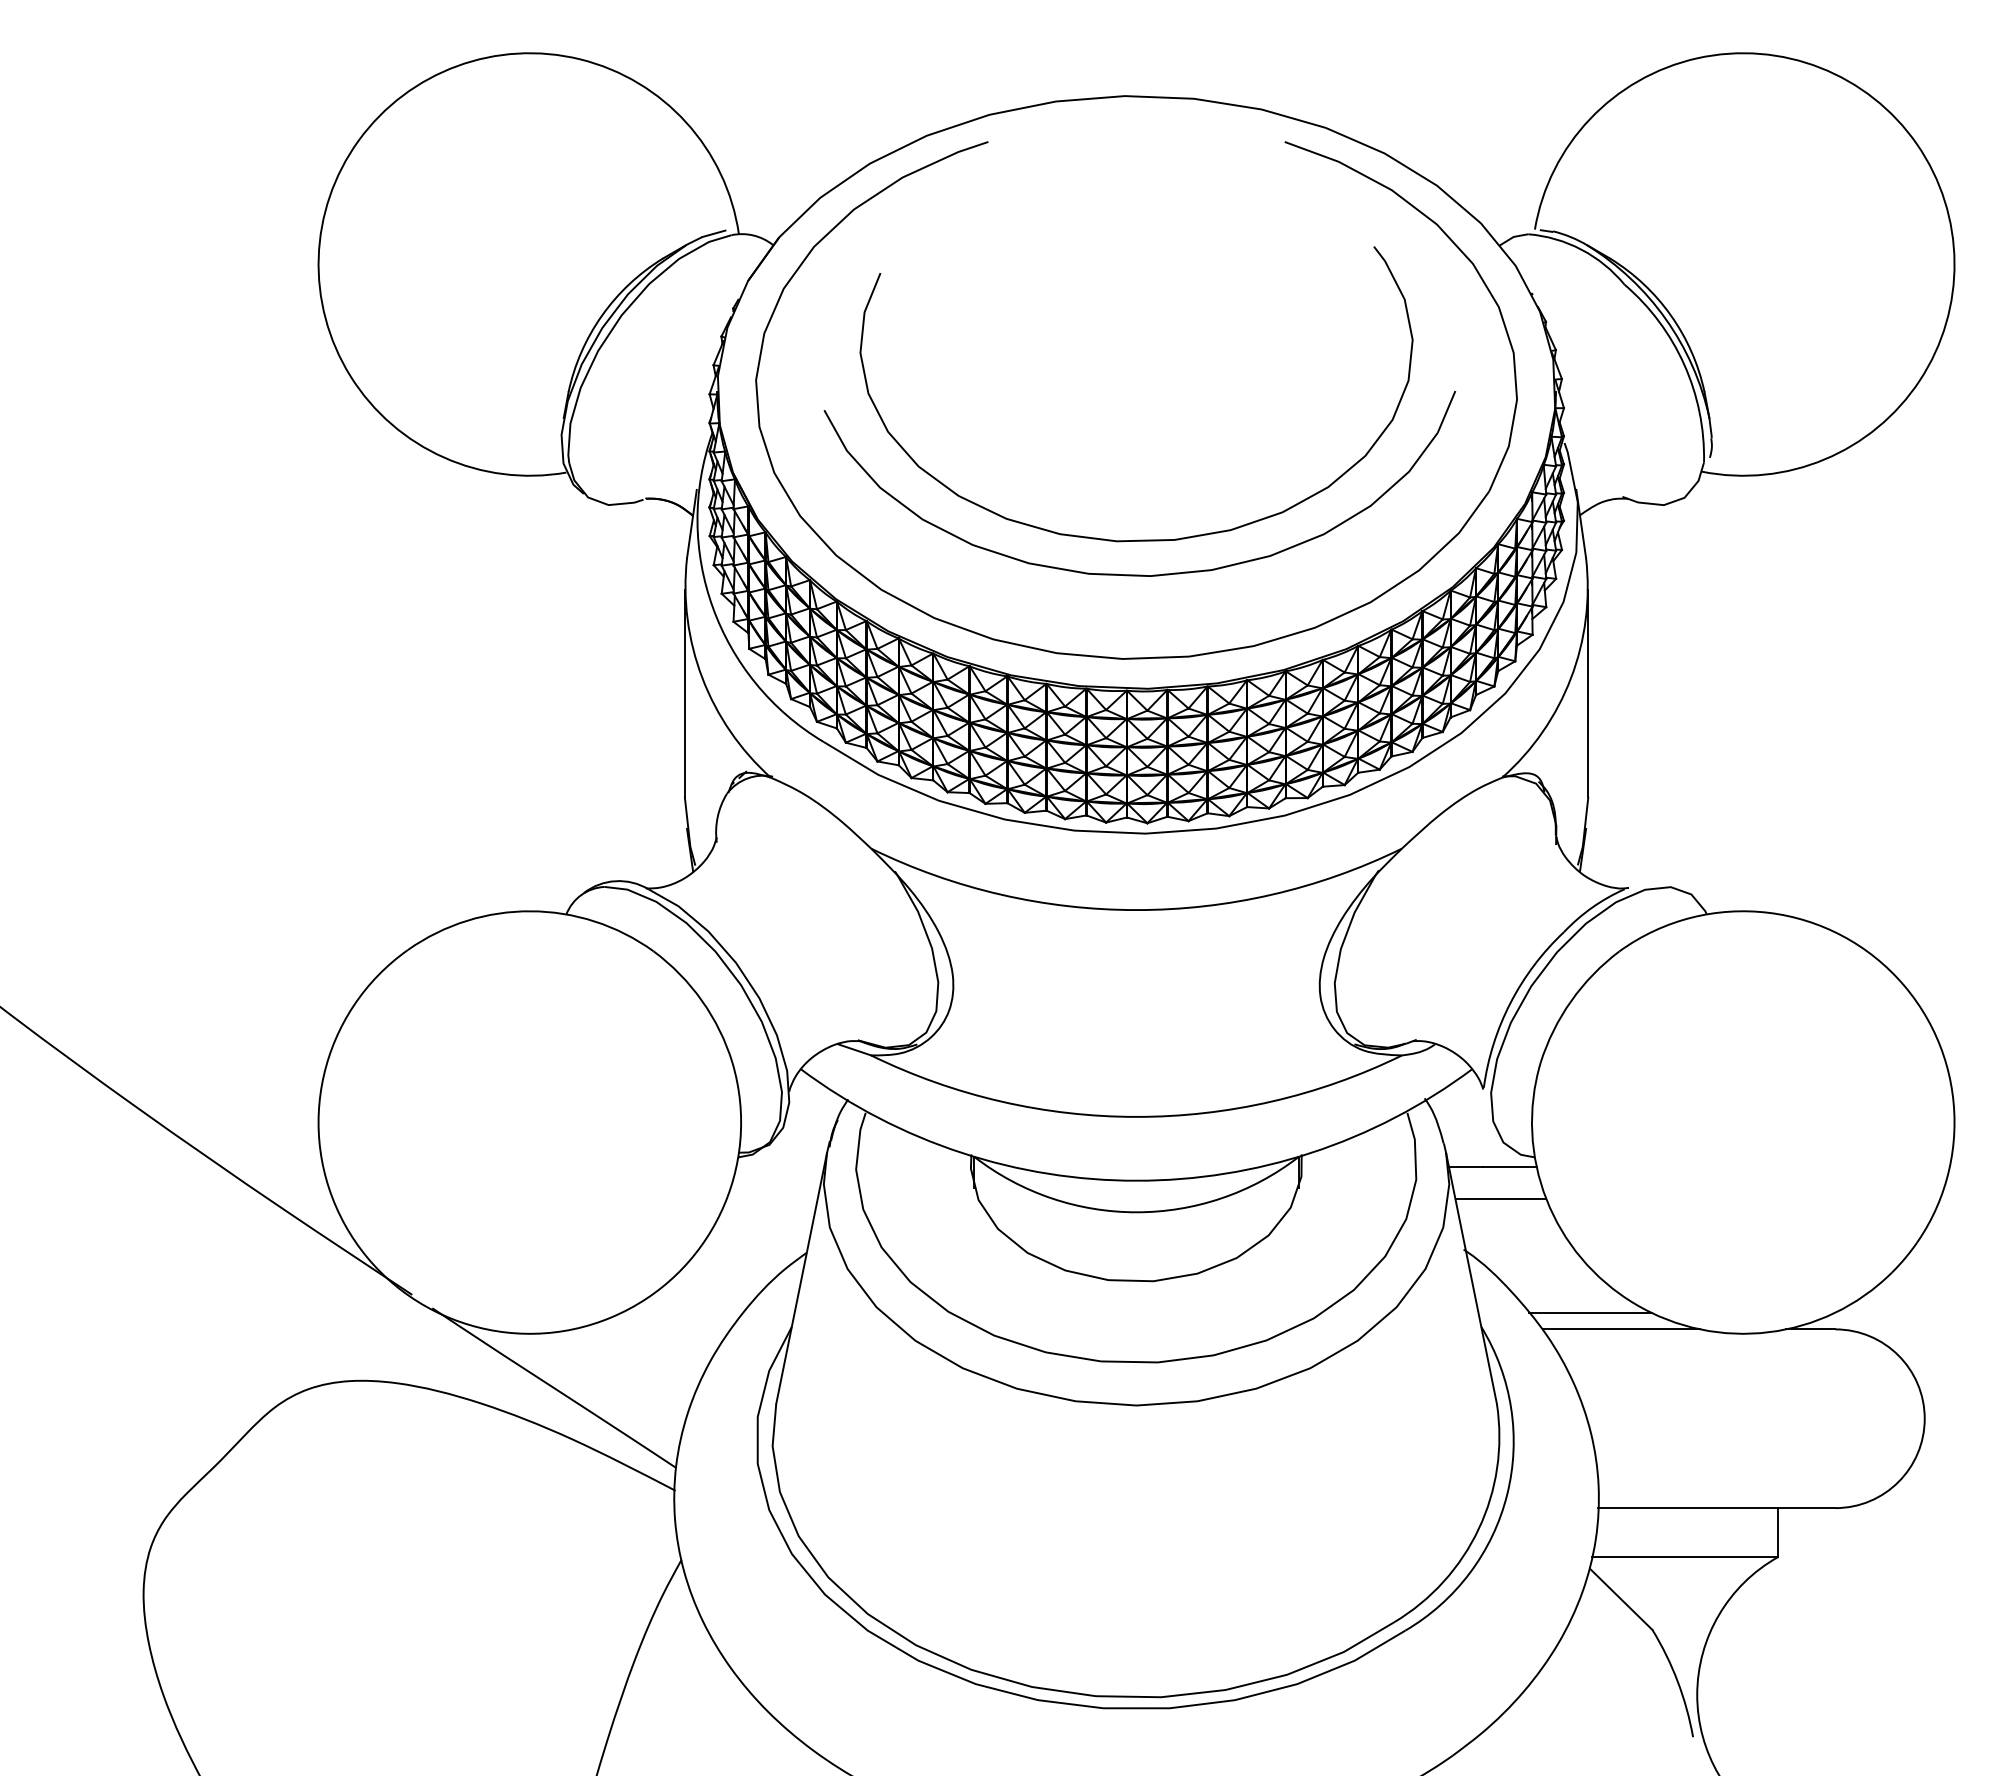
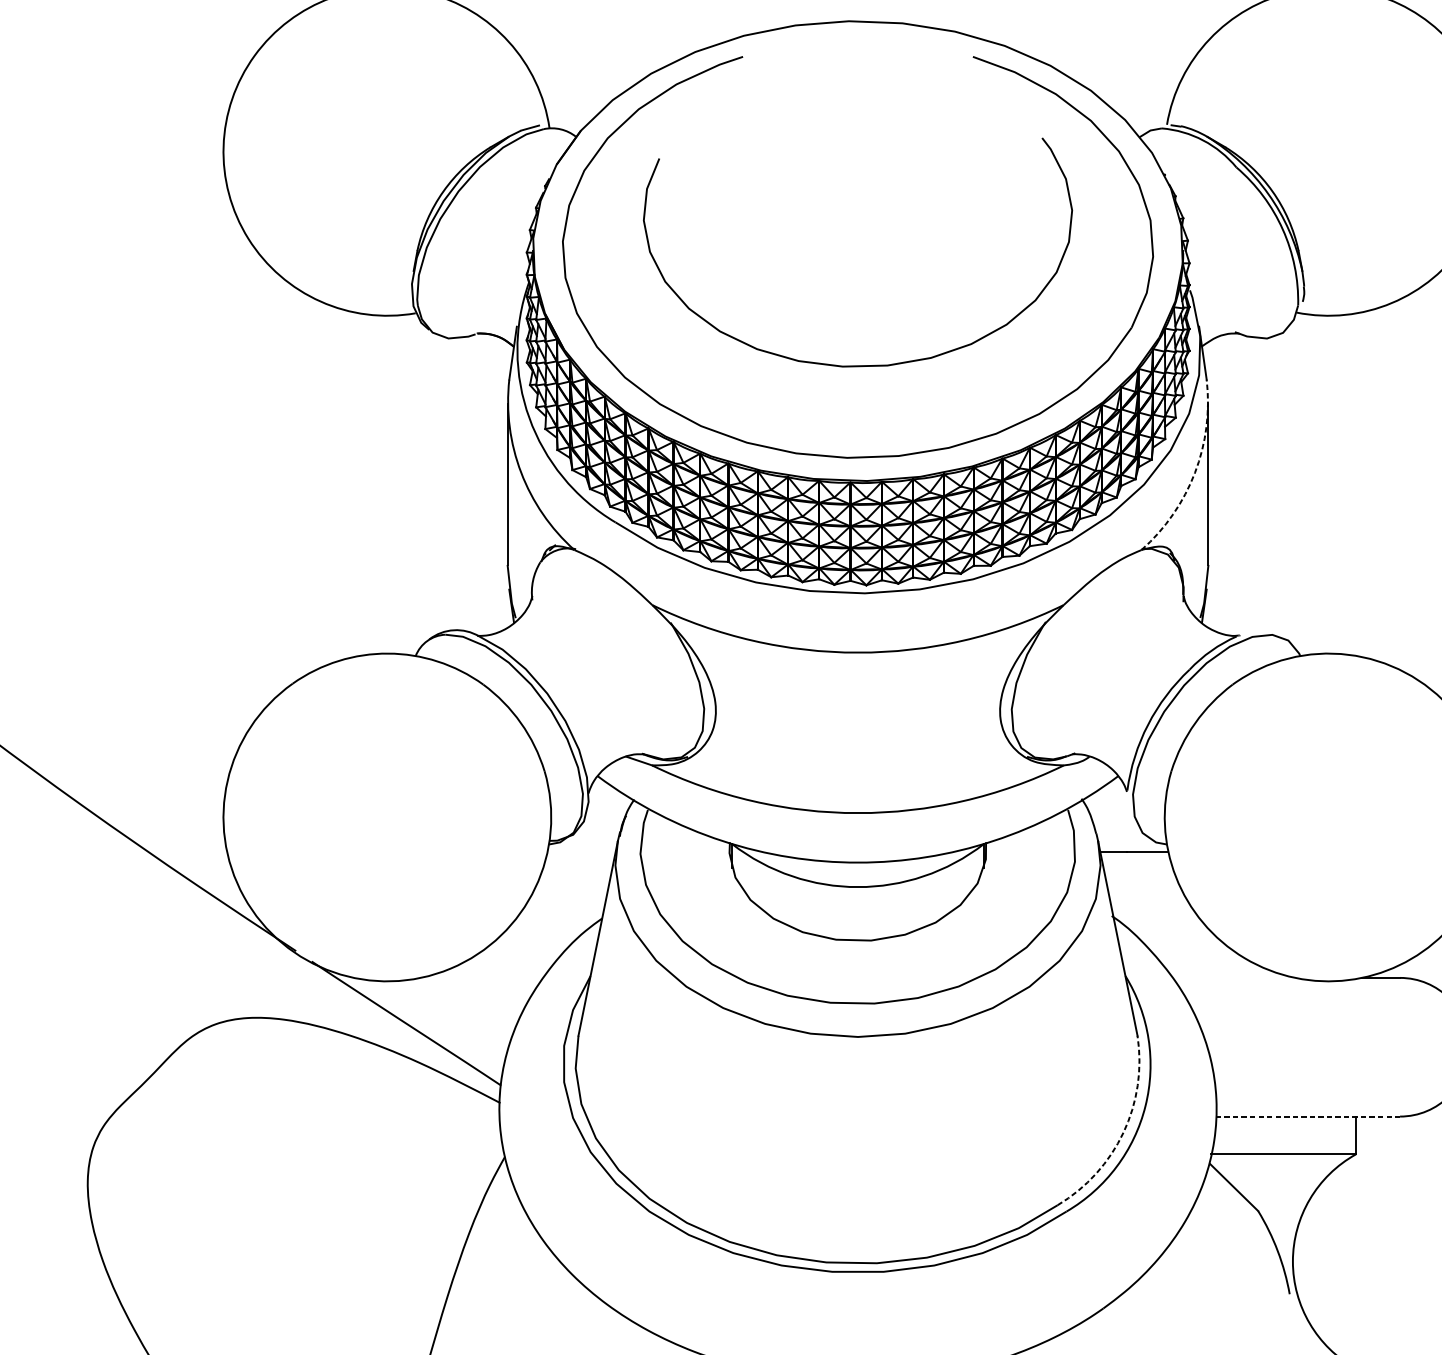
part: (1139, 574) -> (860, 392), removed
arc: (1571, 678) -> (1195, 473), solid -> dashed
line: (1500, 1199) -> (1140, 877), removed
line: (1590, 1313) -> (1210, 965), removed
line: (1621, 1329) -> (1234, 978), removed
line: (1716, 1508) -> (1307, 1116), solid -> dashed
arc: (1478, 1528) -> (1123, 1132), solid -> dashed

